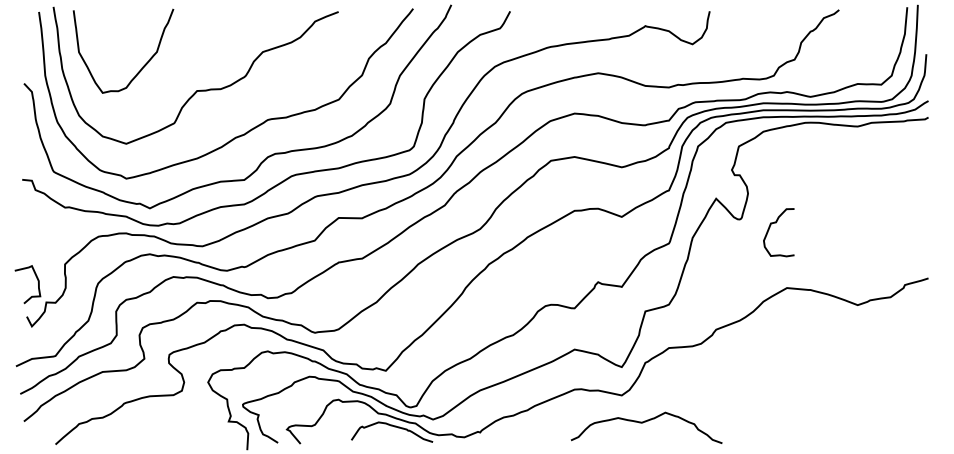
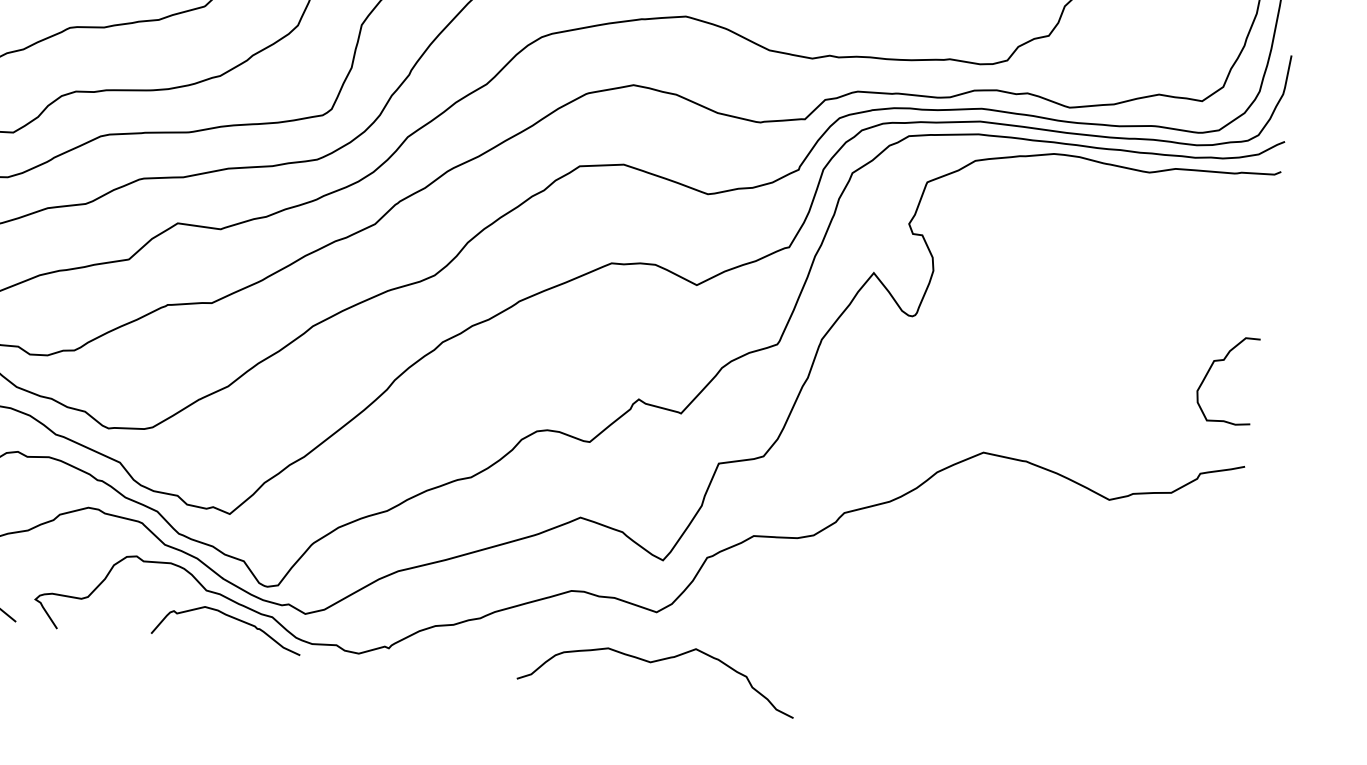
curve: (776, 223) -> (1224, 362), moved
curve: (643, 423) -> (653, 664), moved

